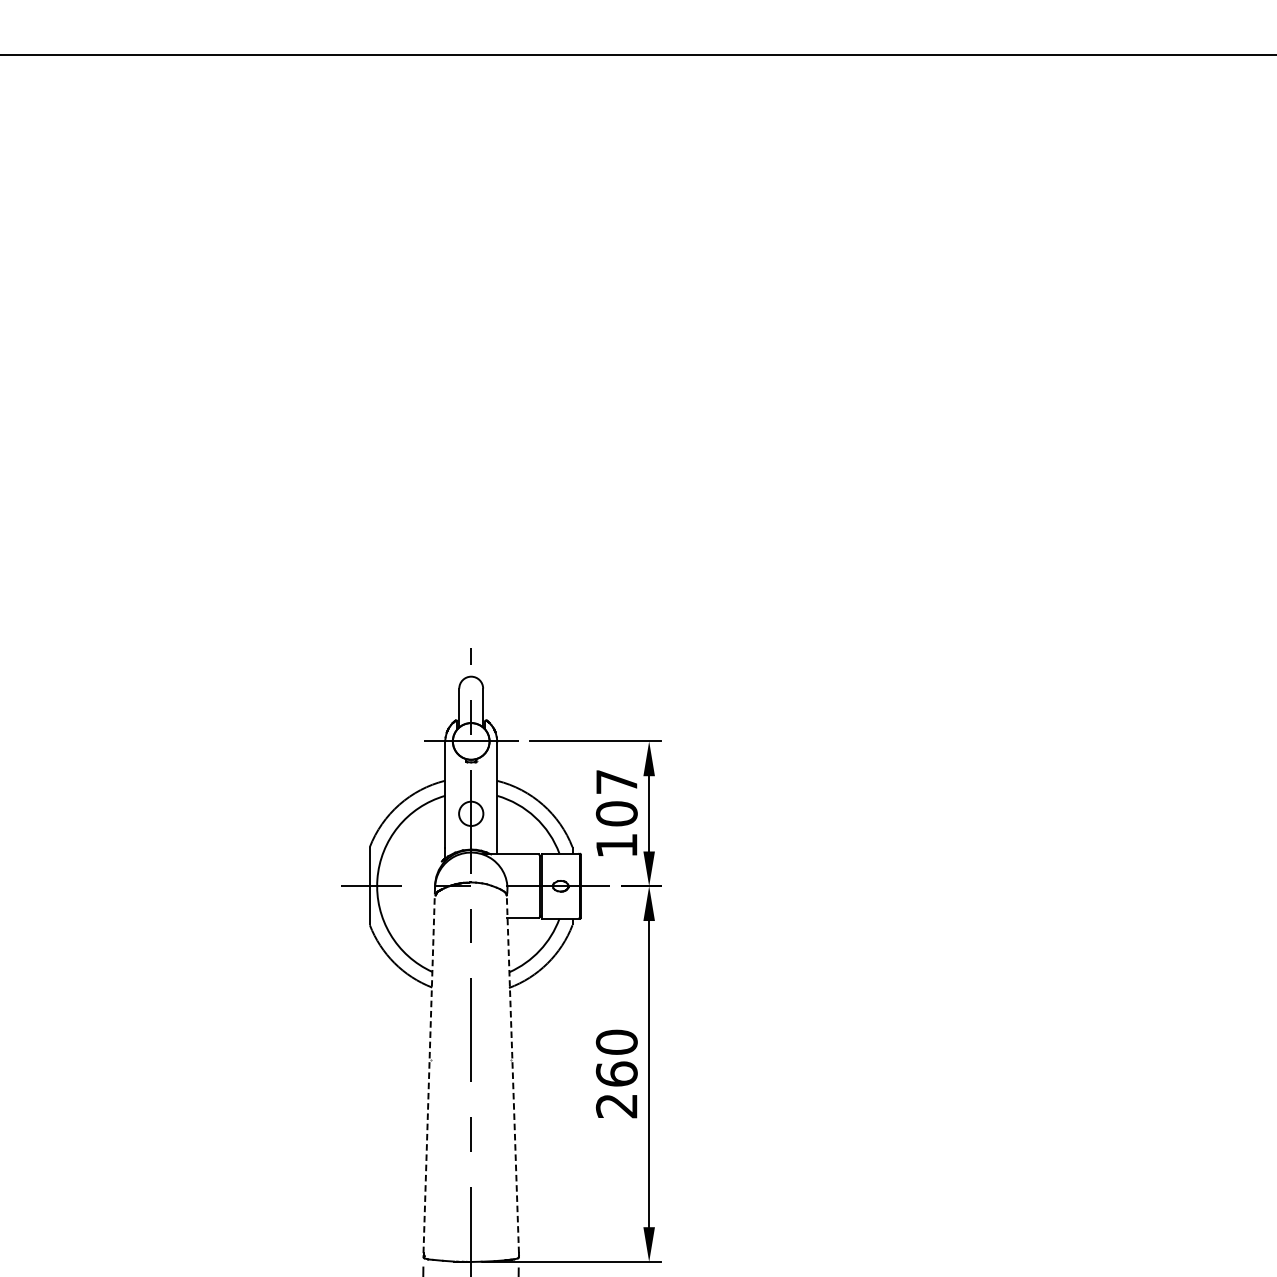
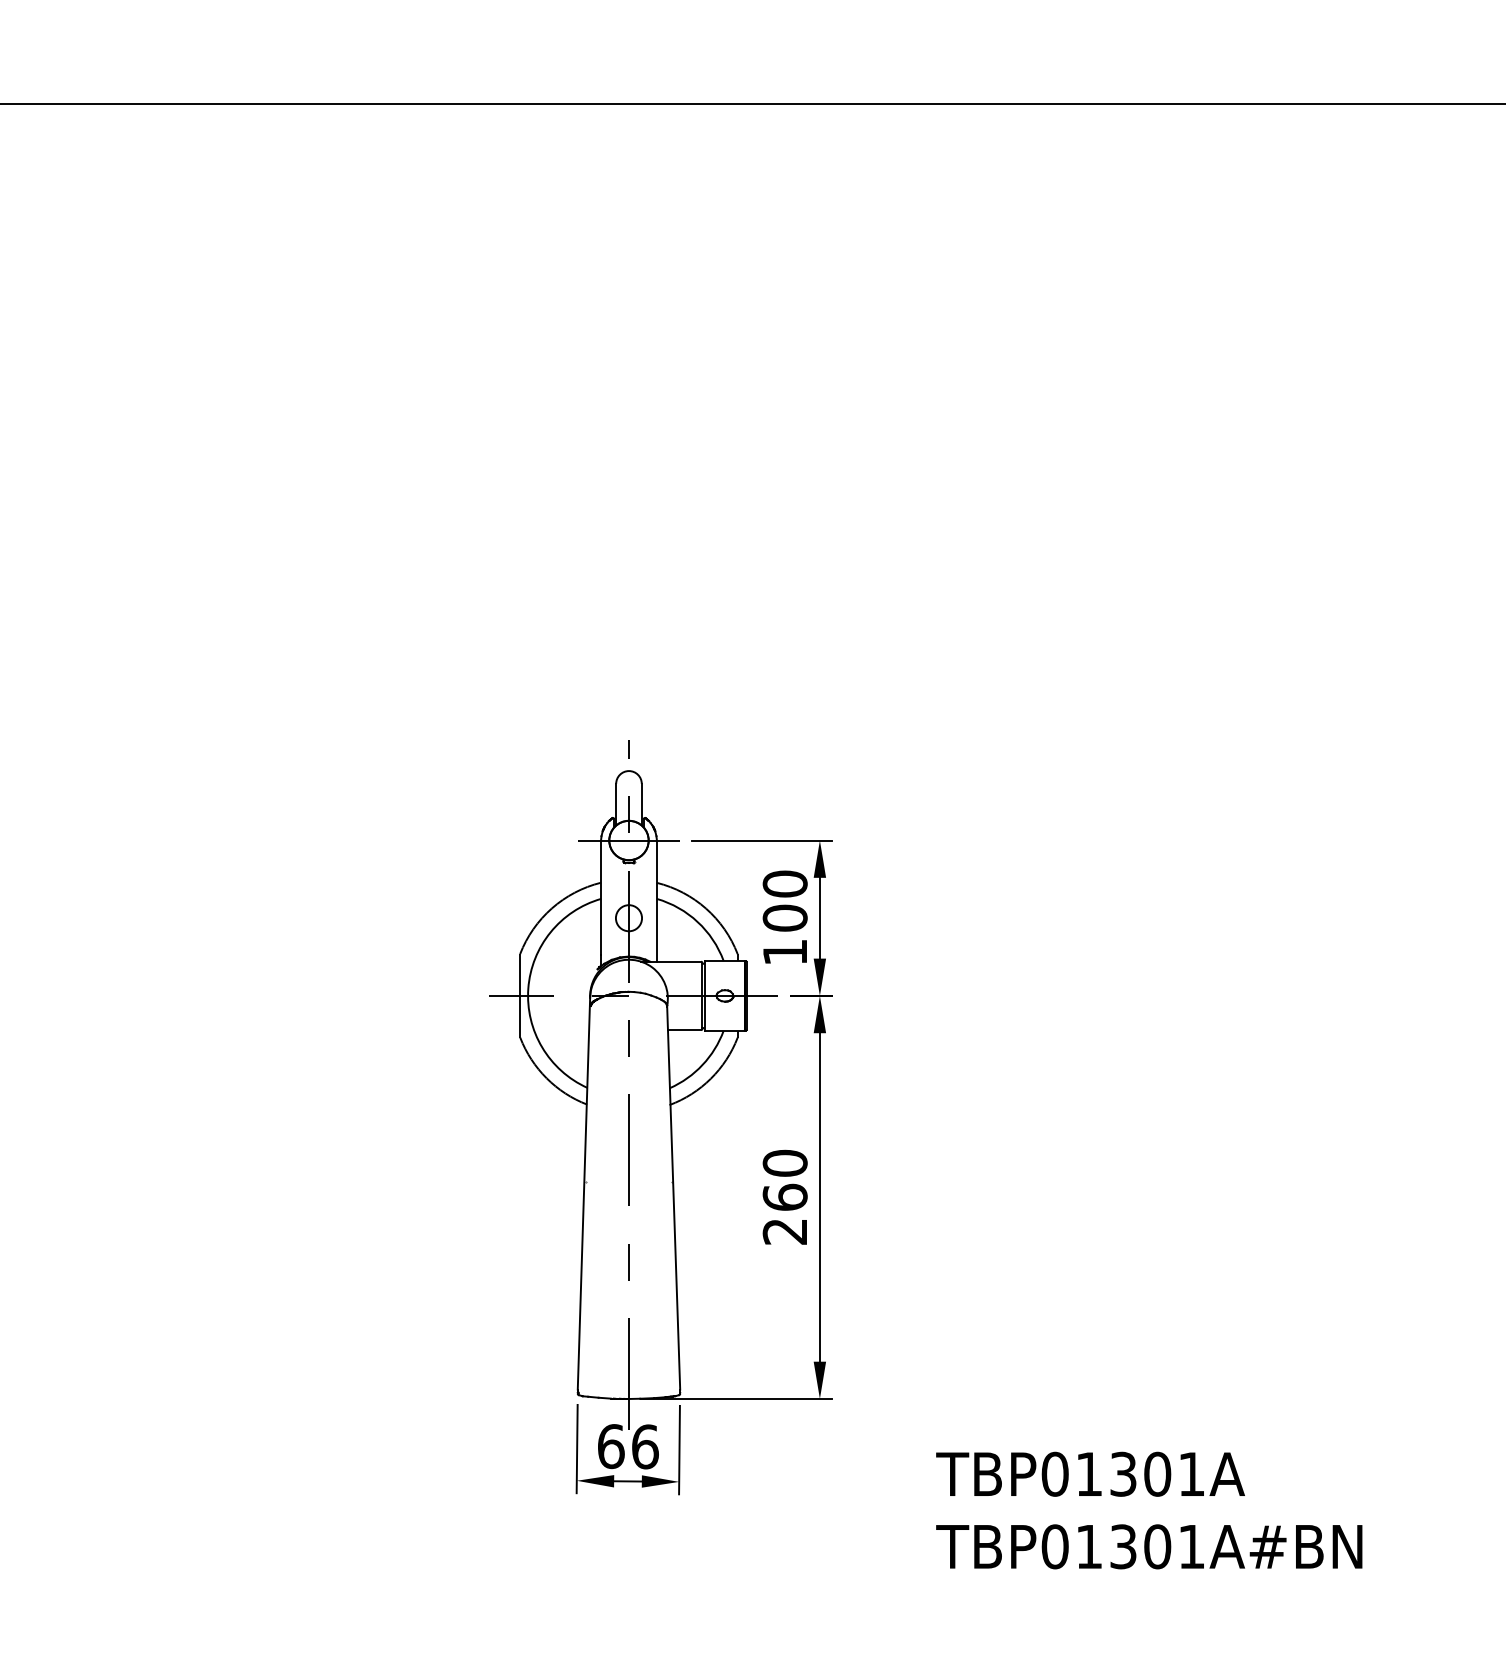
text: (616, 781) -> (784, 883), 107 -> 100
line: (428, 1069) -> (583, 1192), dashed -> solid
line: (512, 1074) -> (673, 1197), dashed -> solid

